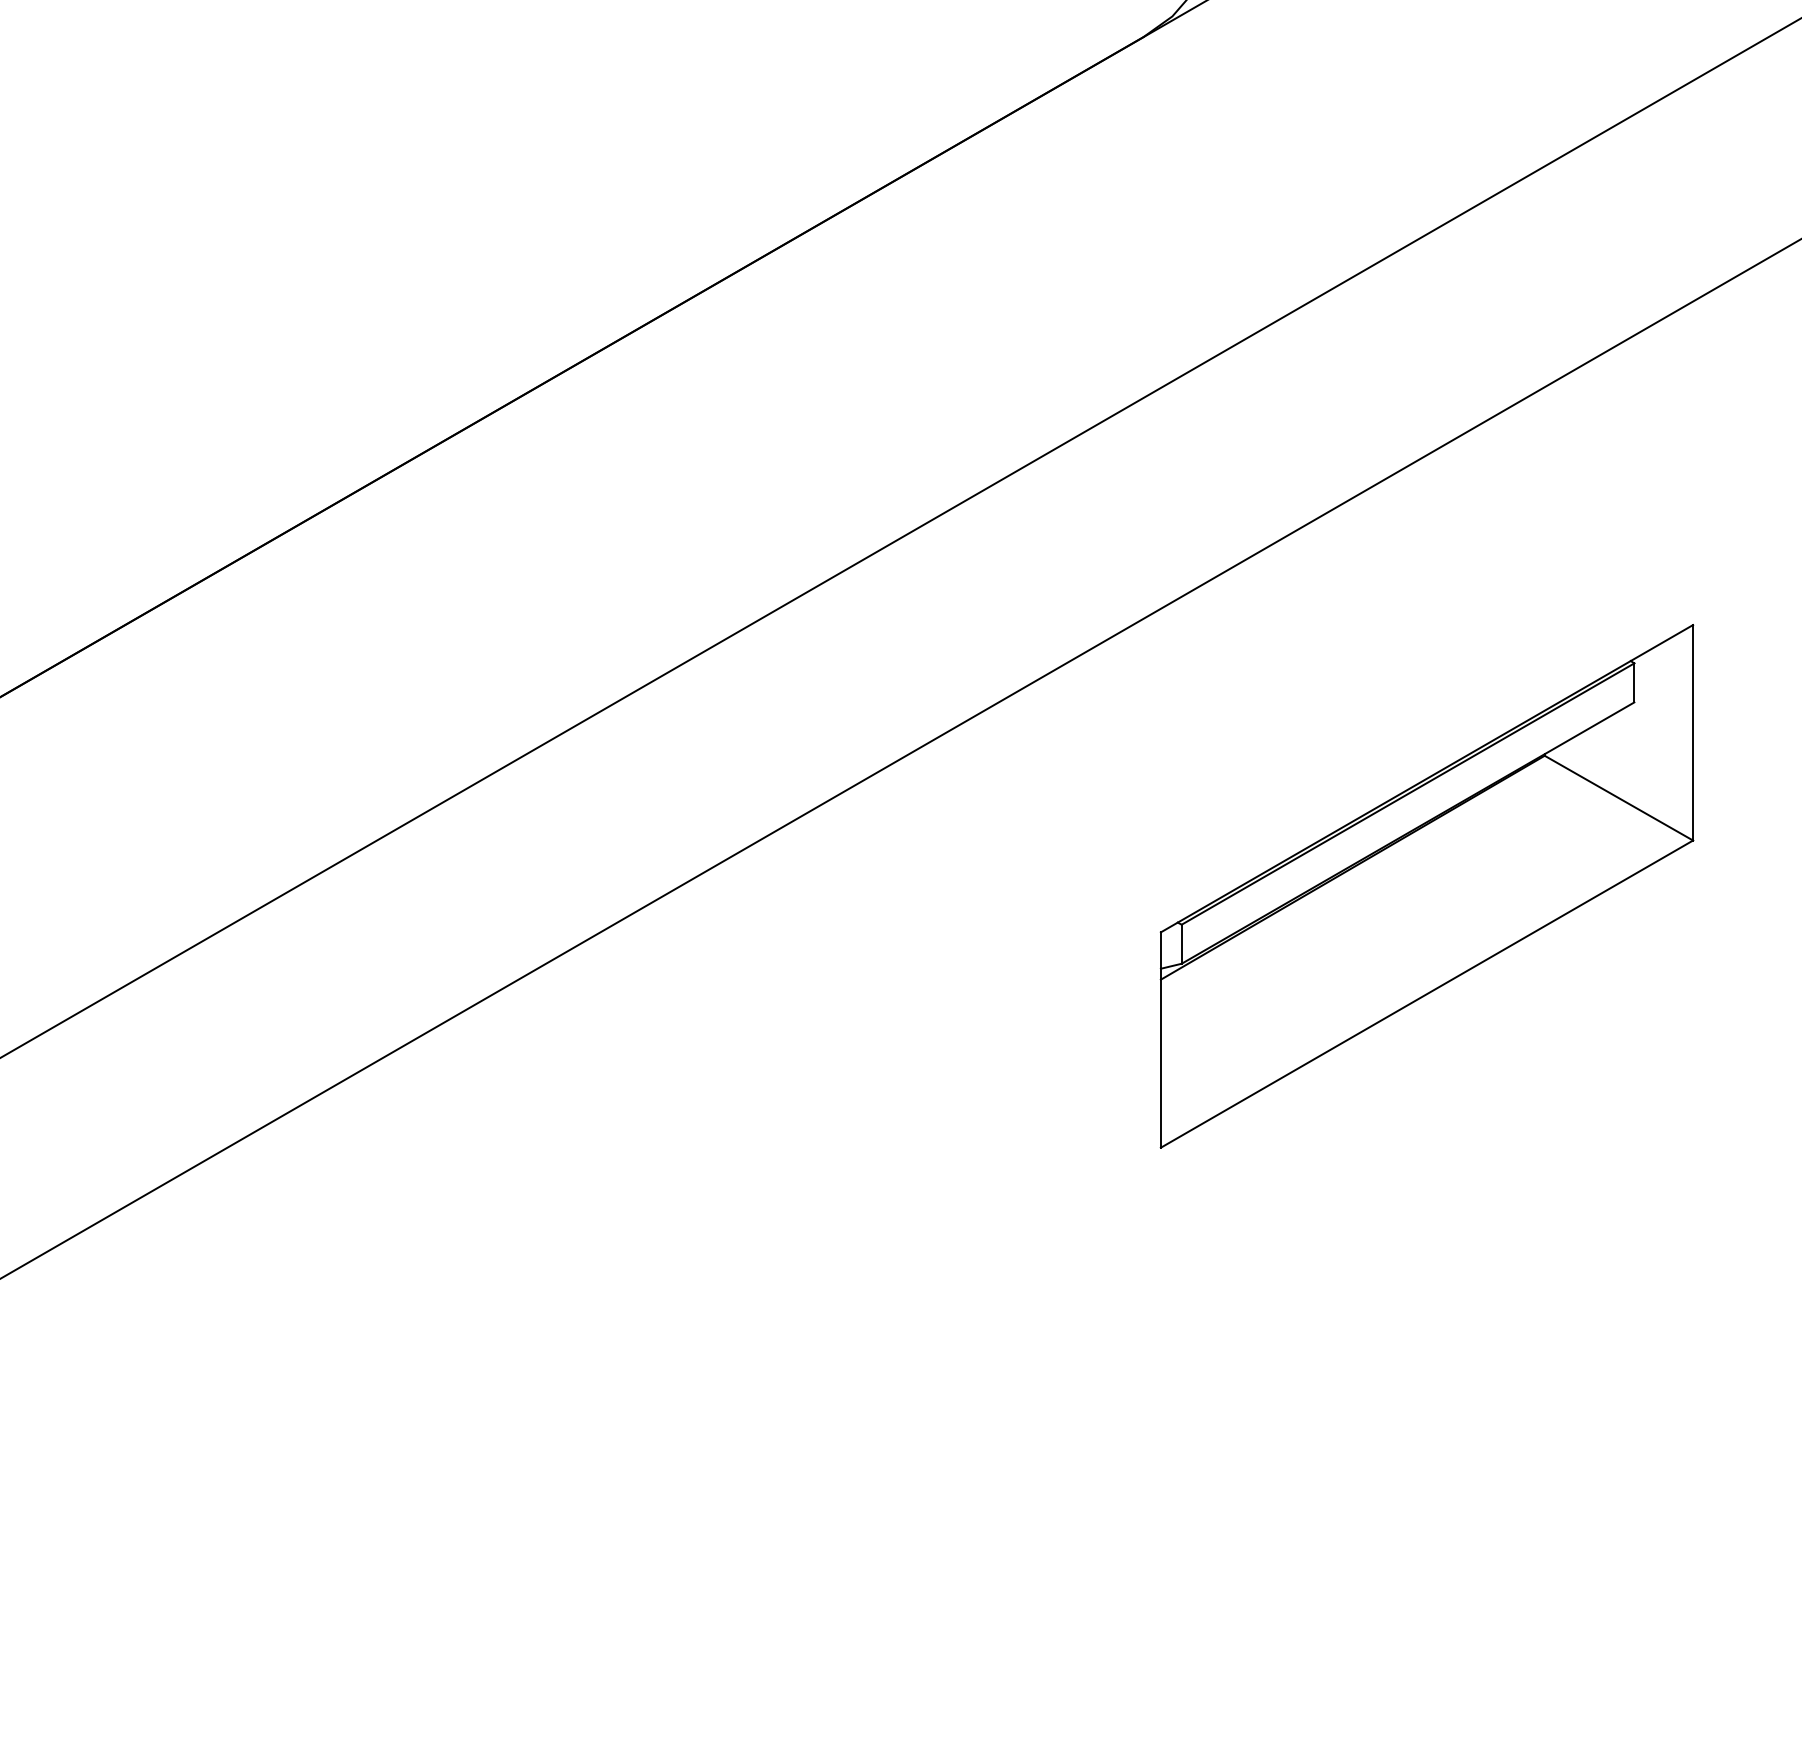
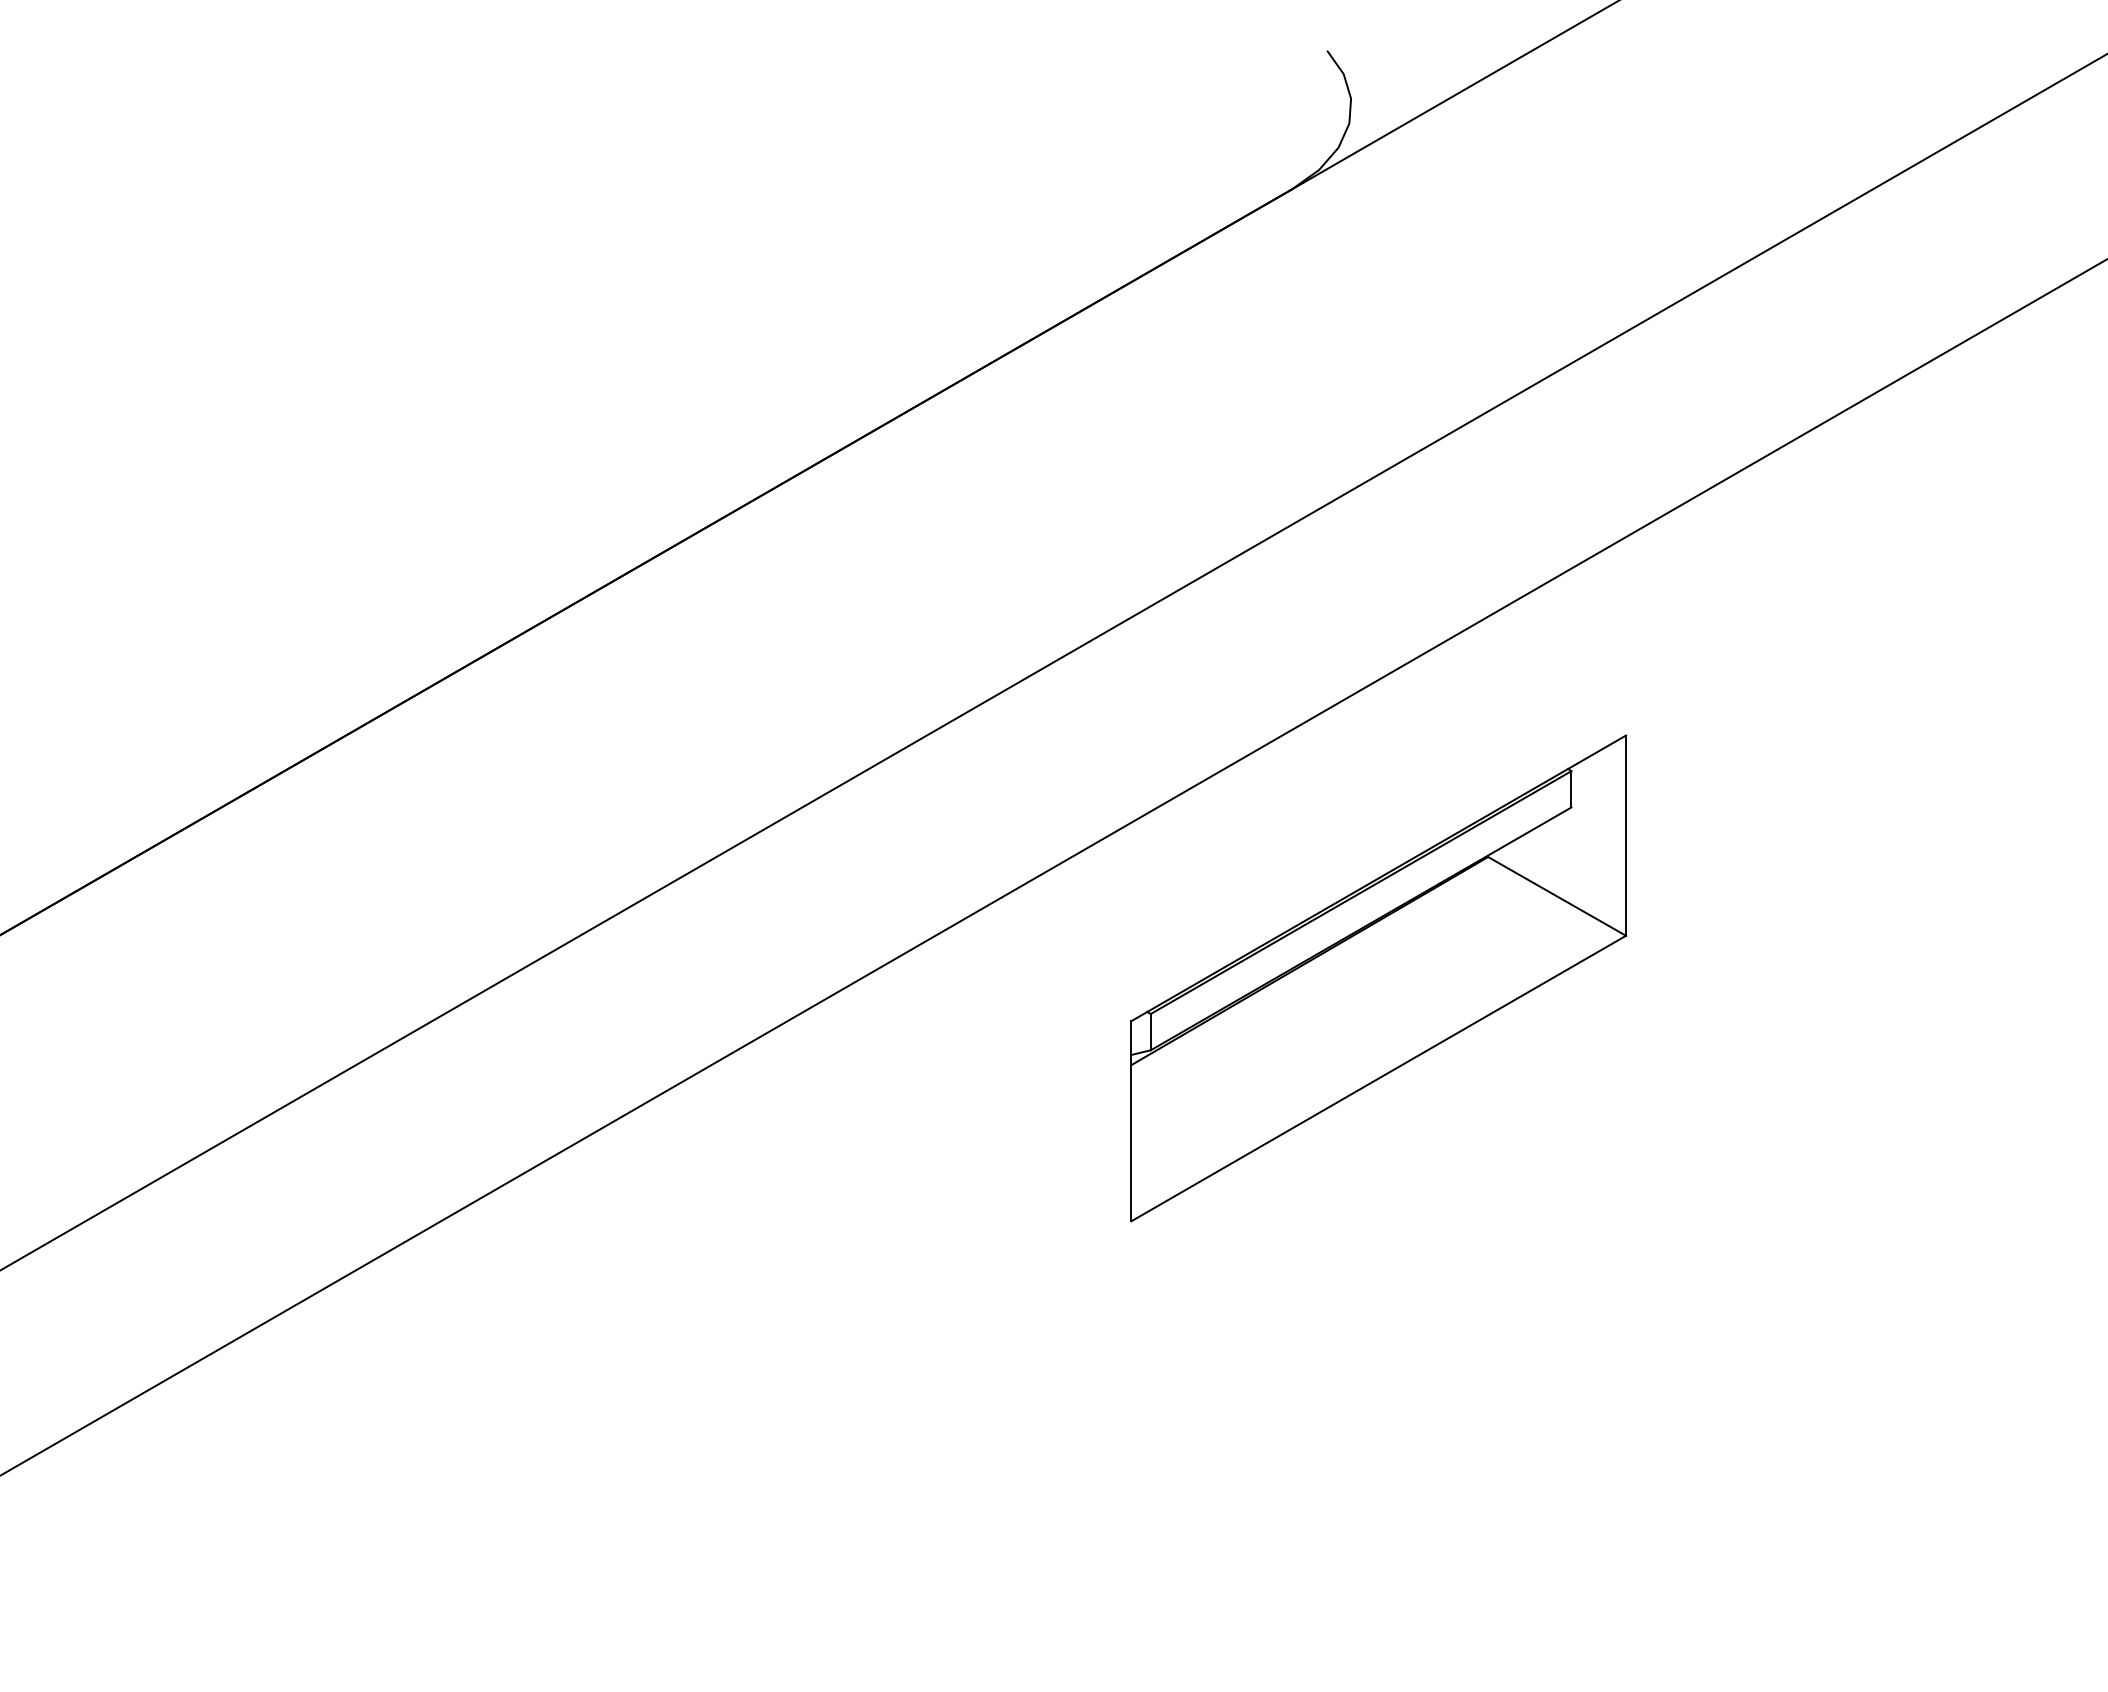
part: (1426, 886) -> (1378, 978), moved

